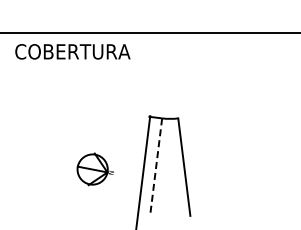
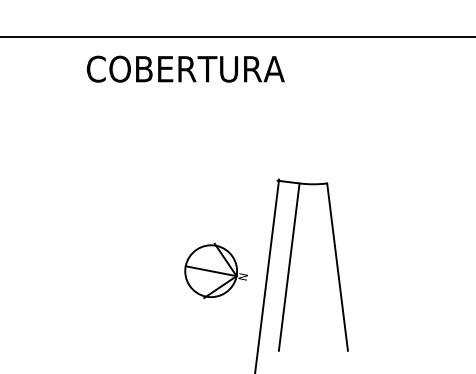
text: (72, 51) -> (185, 68), moved
line: (156, 167) -> (289, 267), dashed -> solid
part: (94, 169) -> (214, 271), moved

